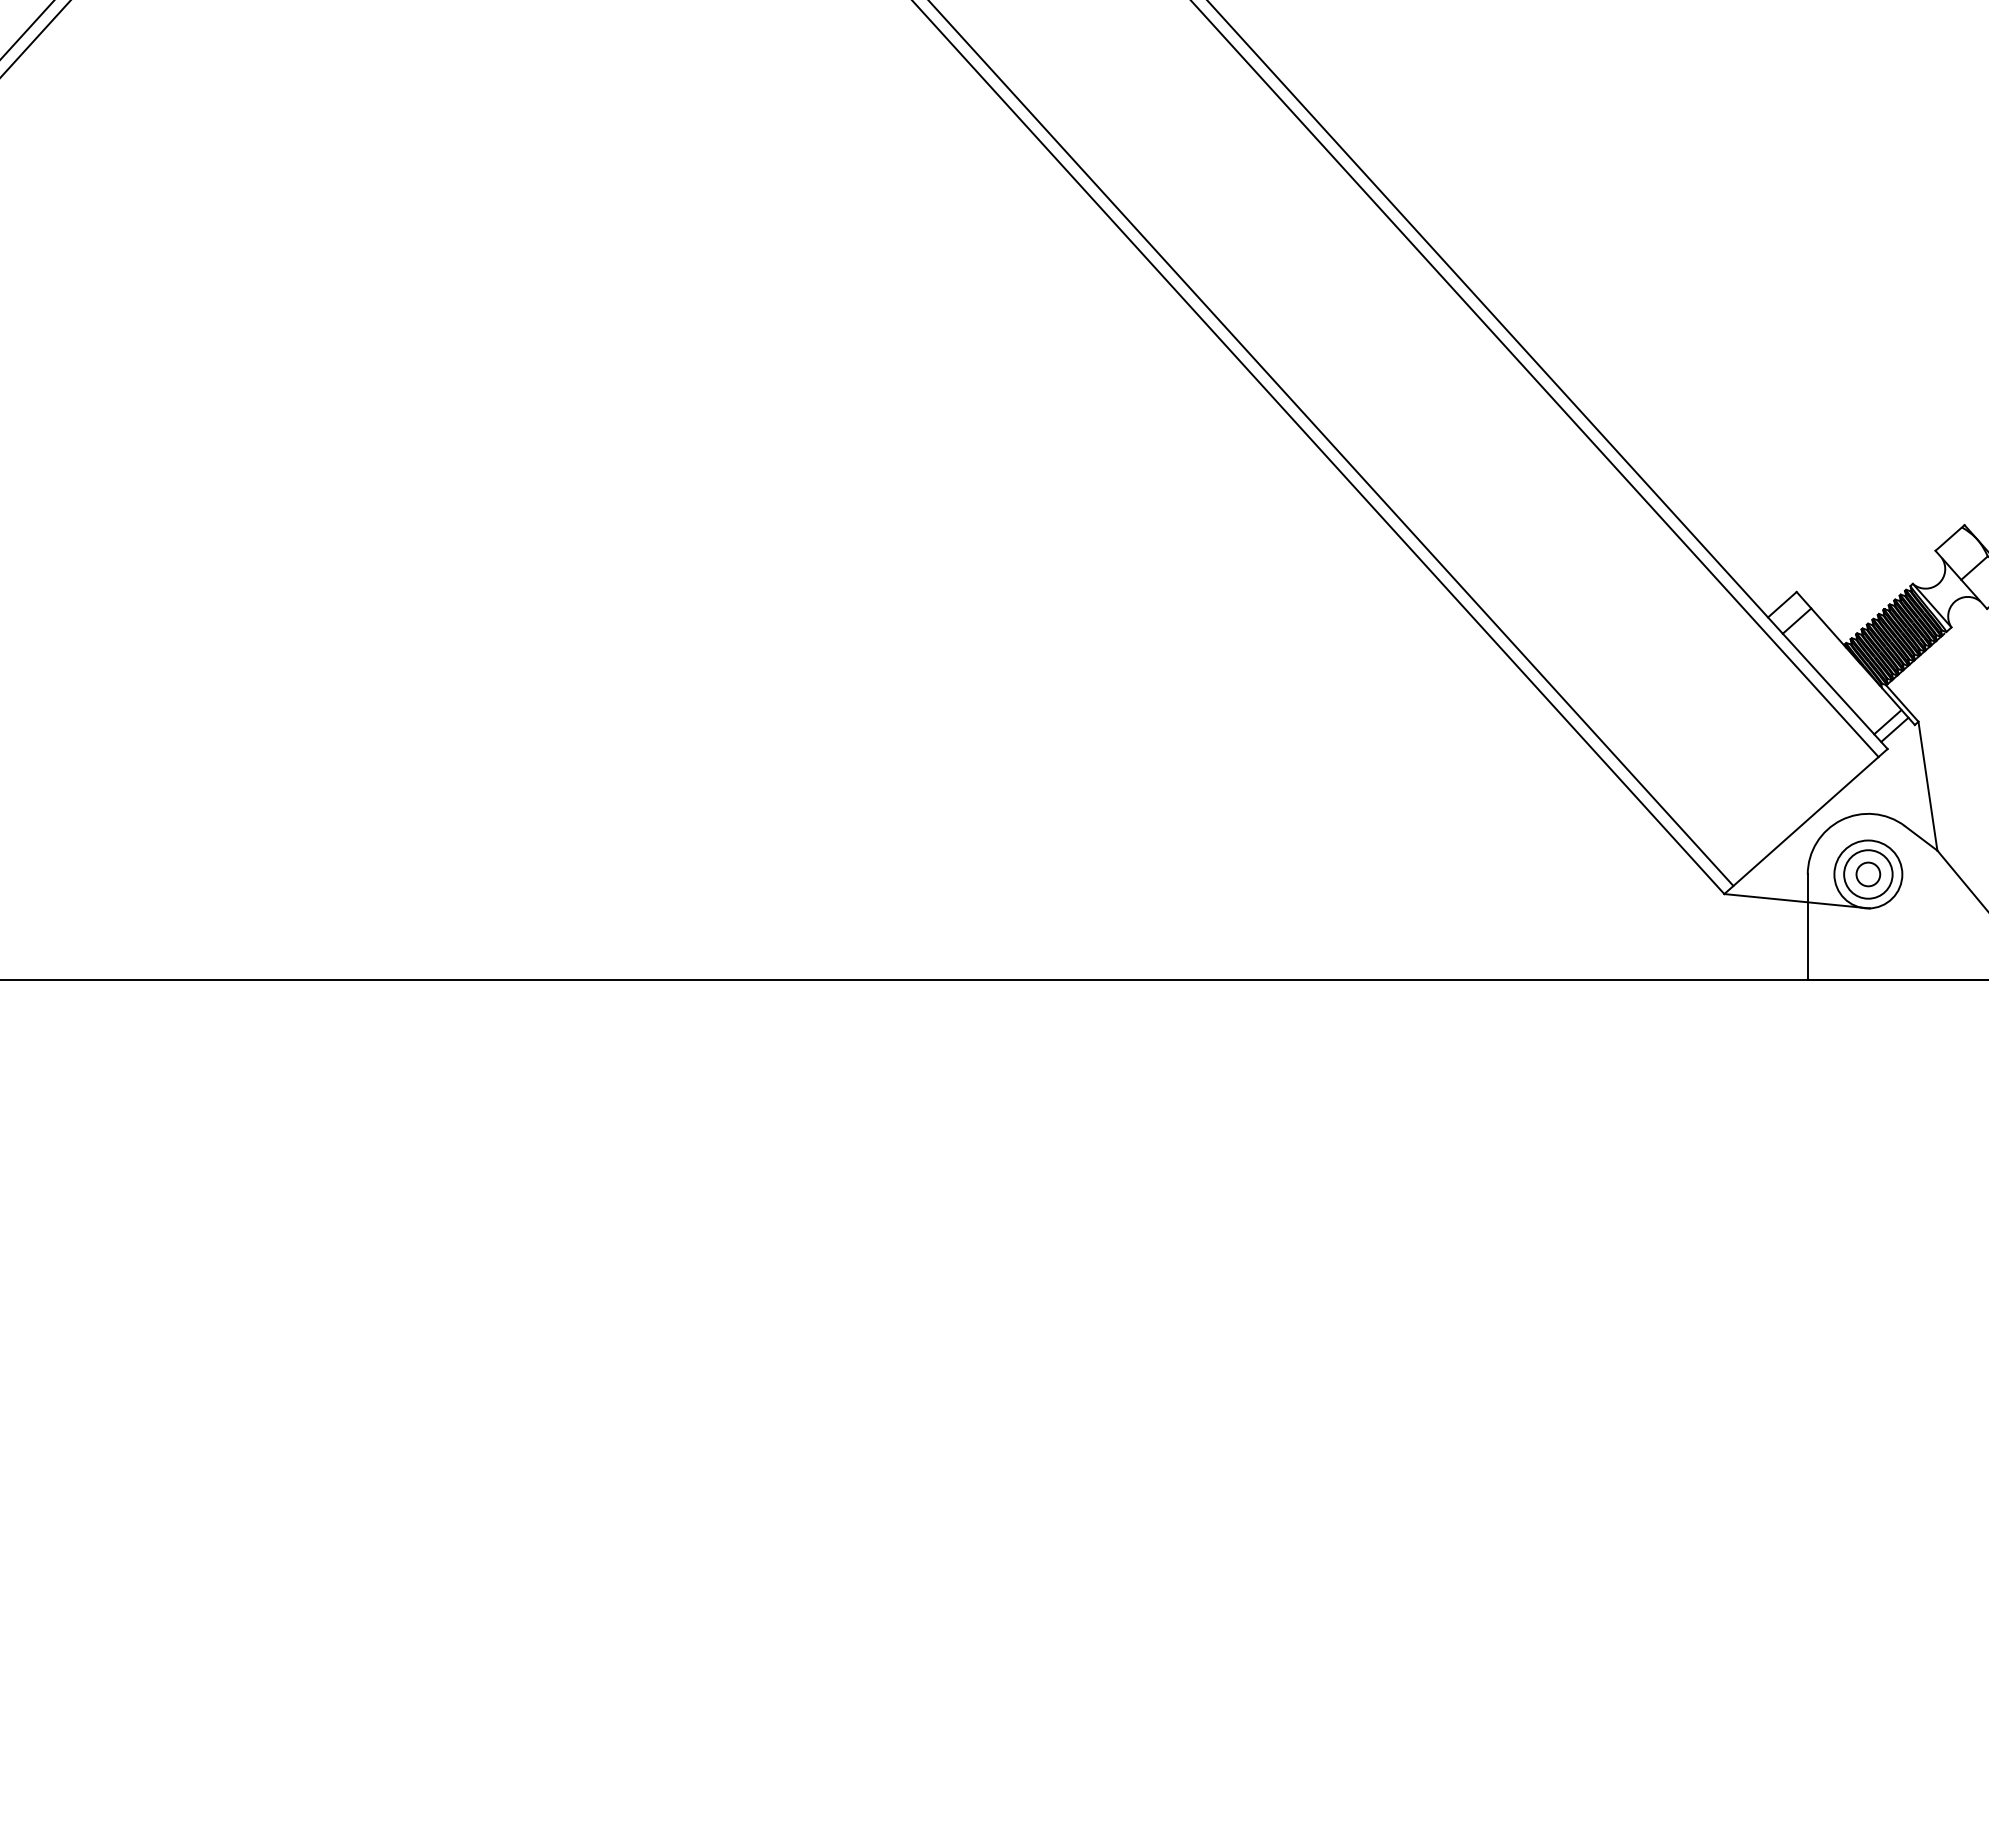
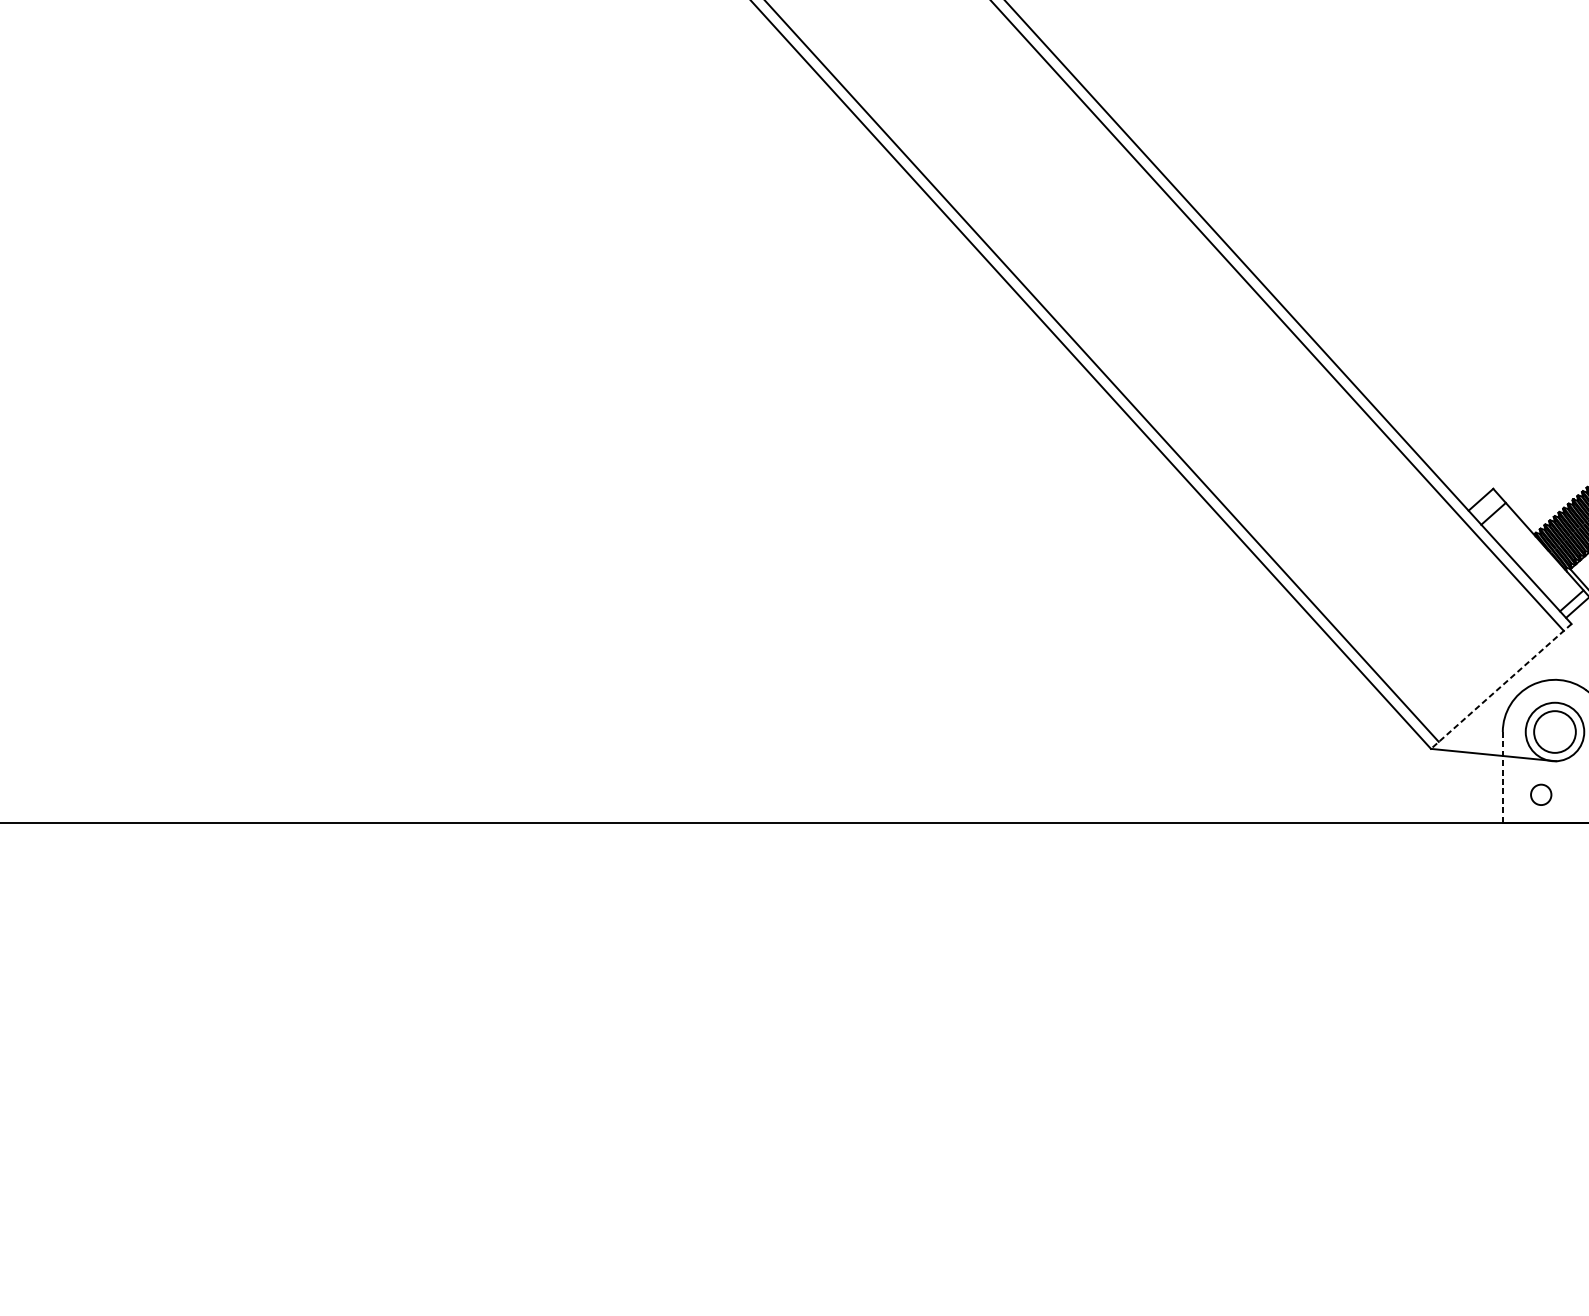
line: (1805, 821) -> (1500, 686), solid -> dashed
circle: (1868, 874) -> (1541, 794), moved
line: (1807, 927) -> (1502, 777), solid -> dashed

